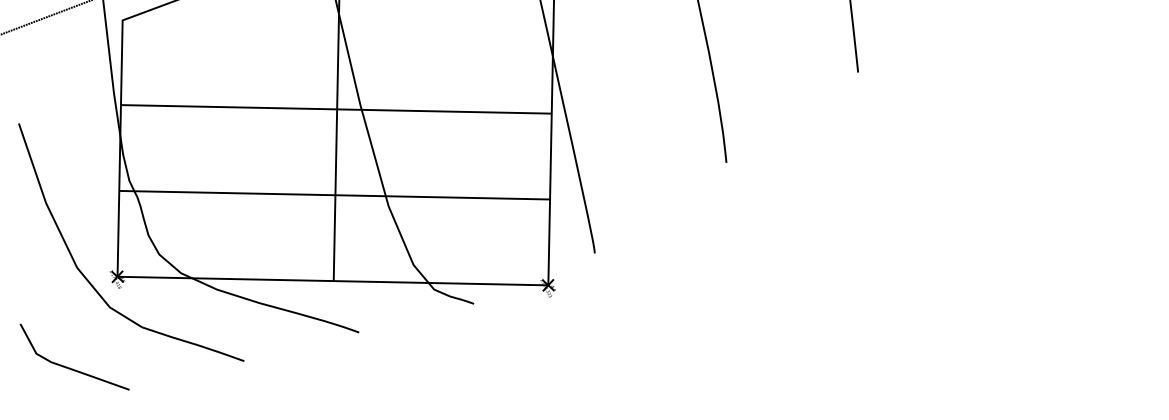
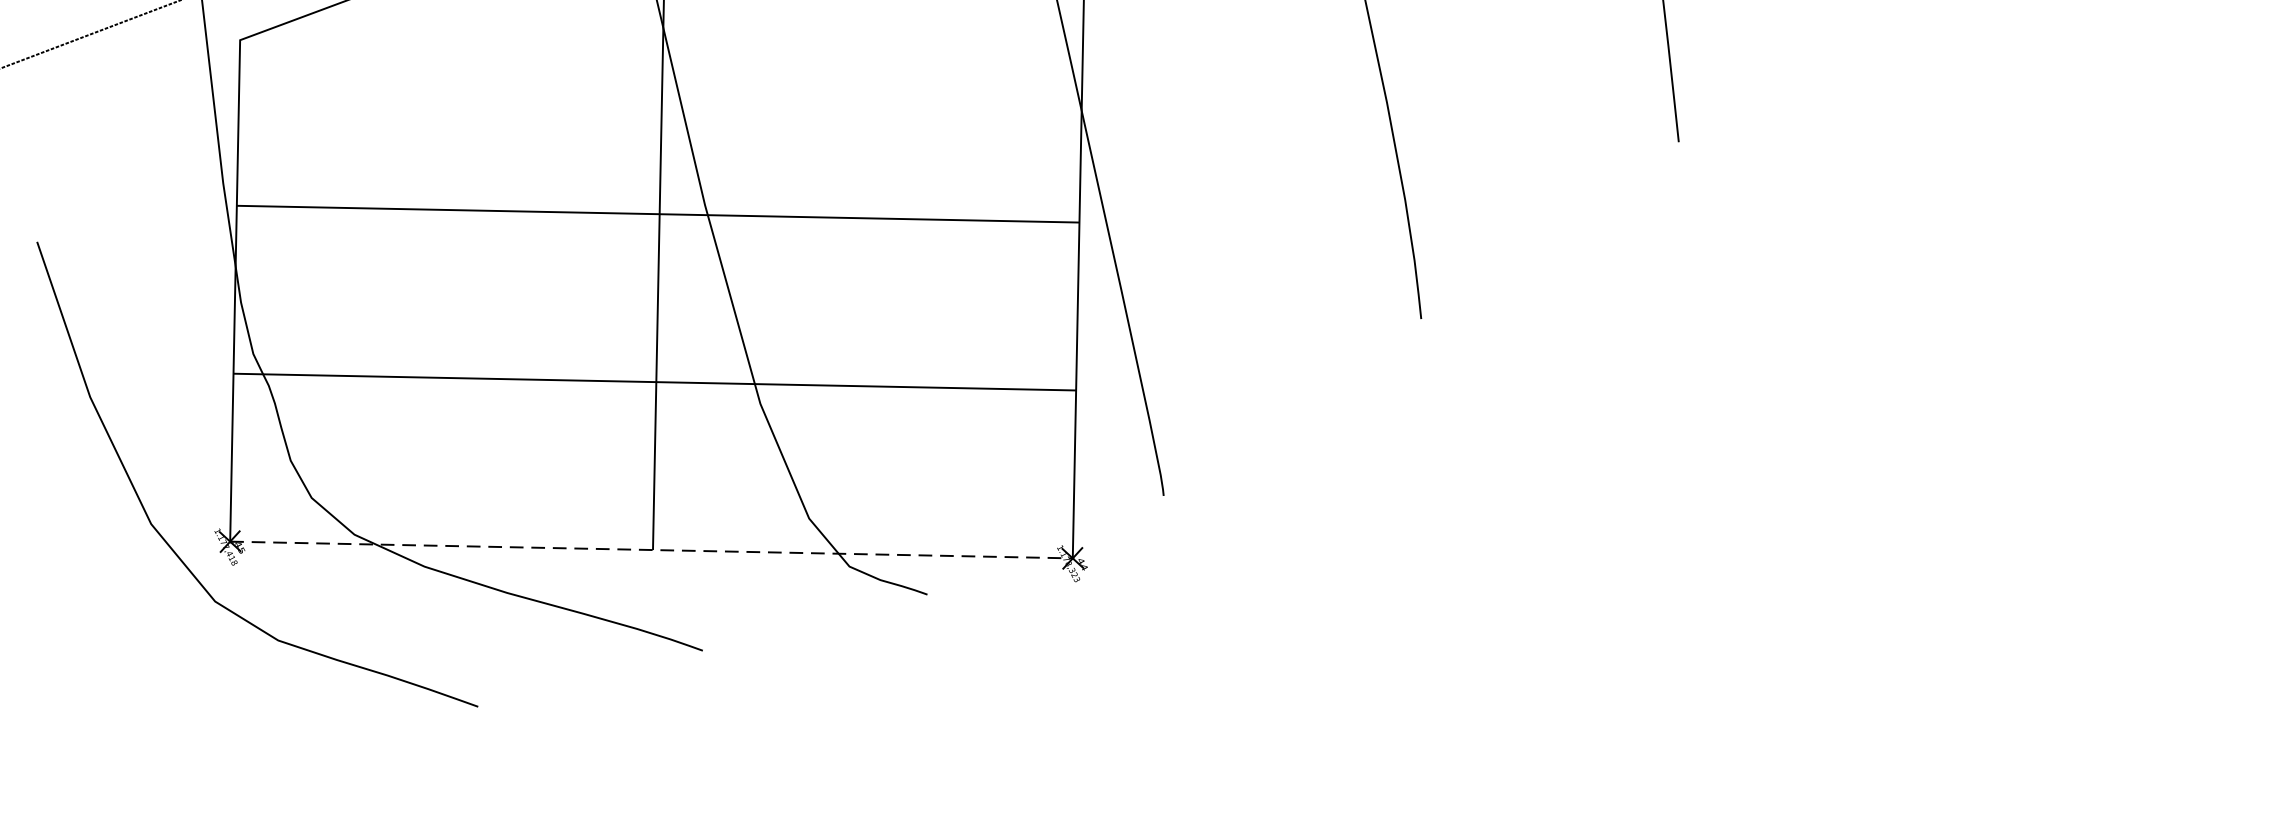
line: (333, 281) -> (652, 550), solid -> dashed
curve: (69, 367) -> (136, 719), removed

